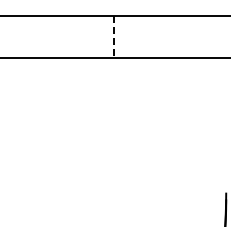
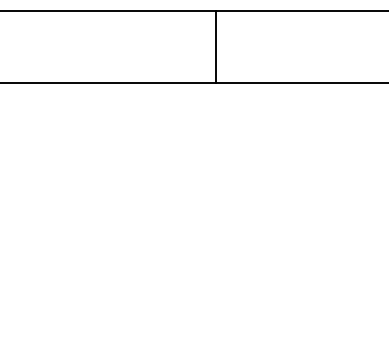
line: (113, 36) -> (215, 46), dashed -> solid

